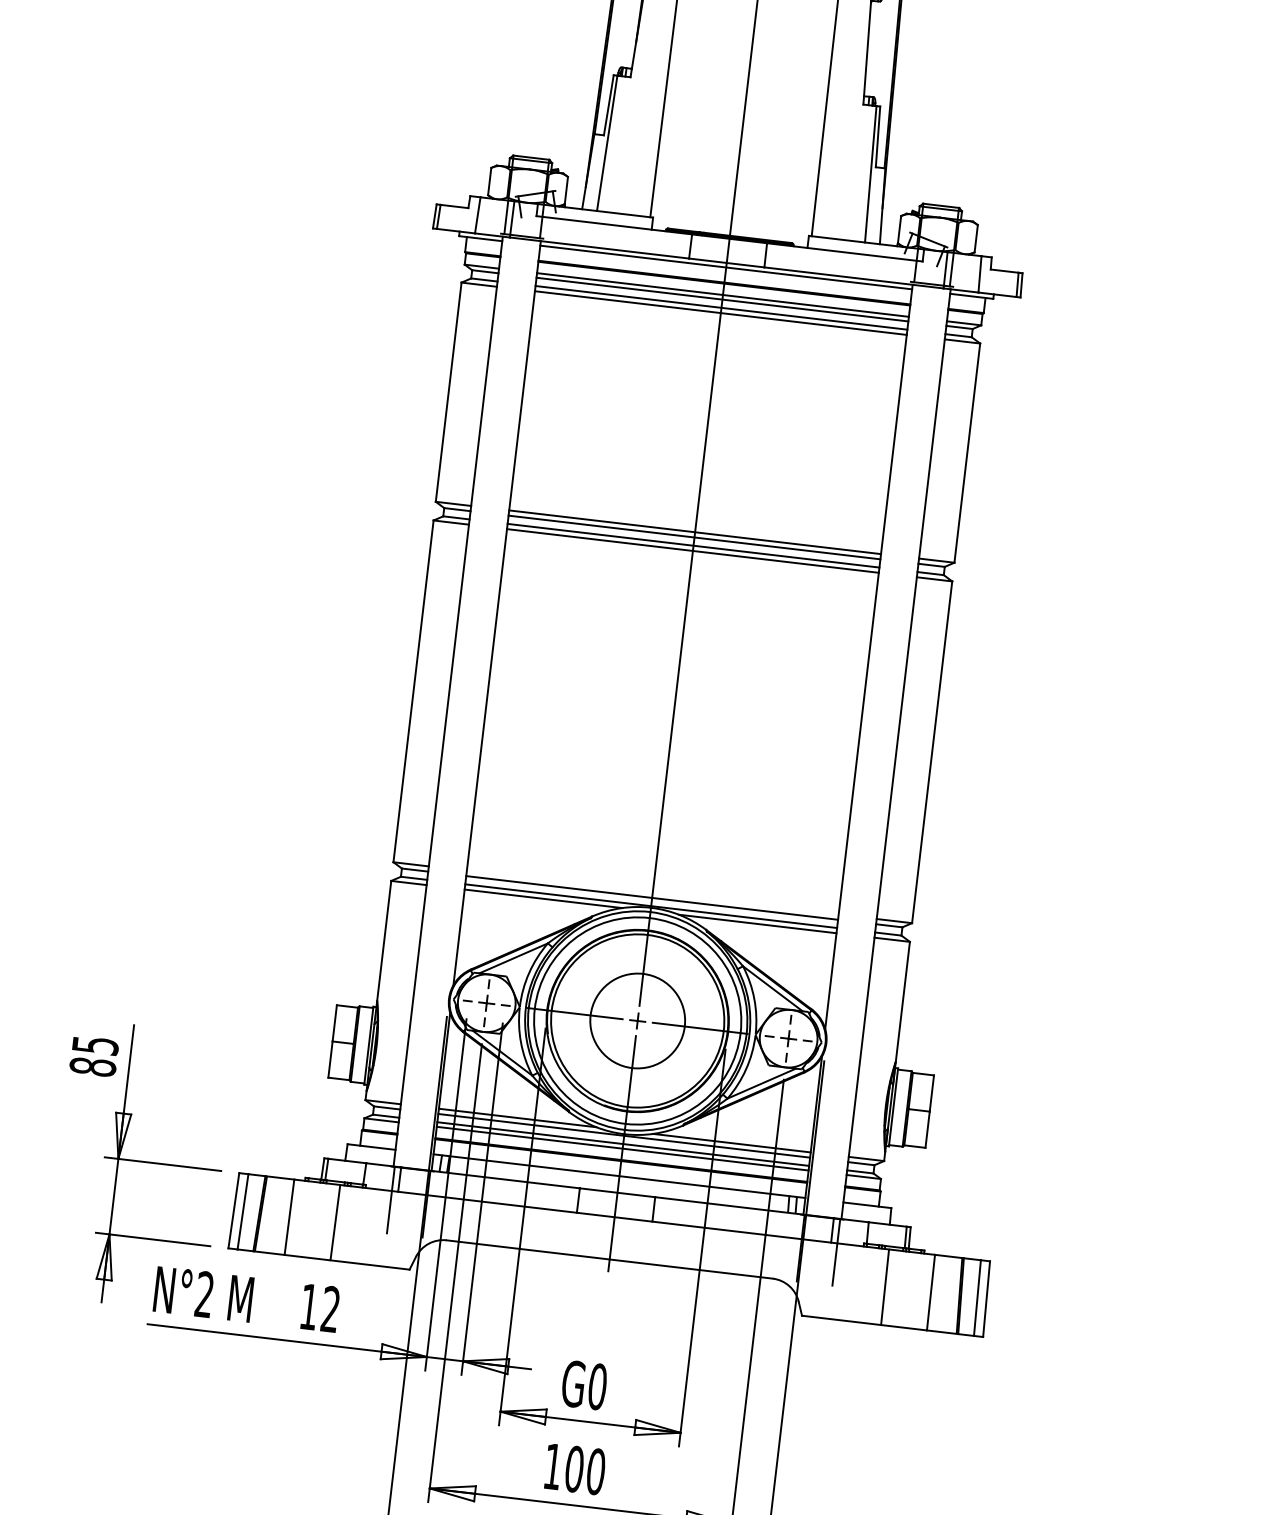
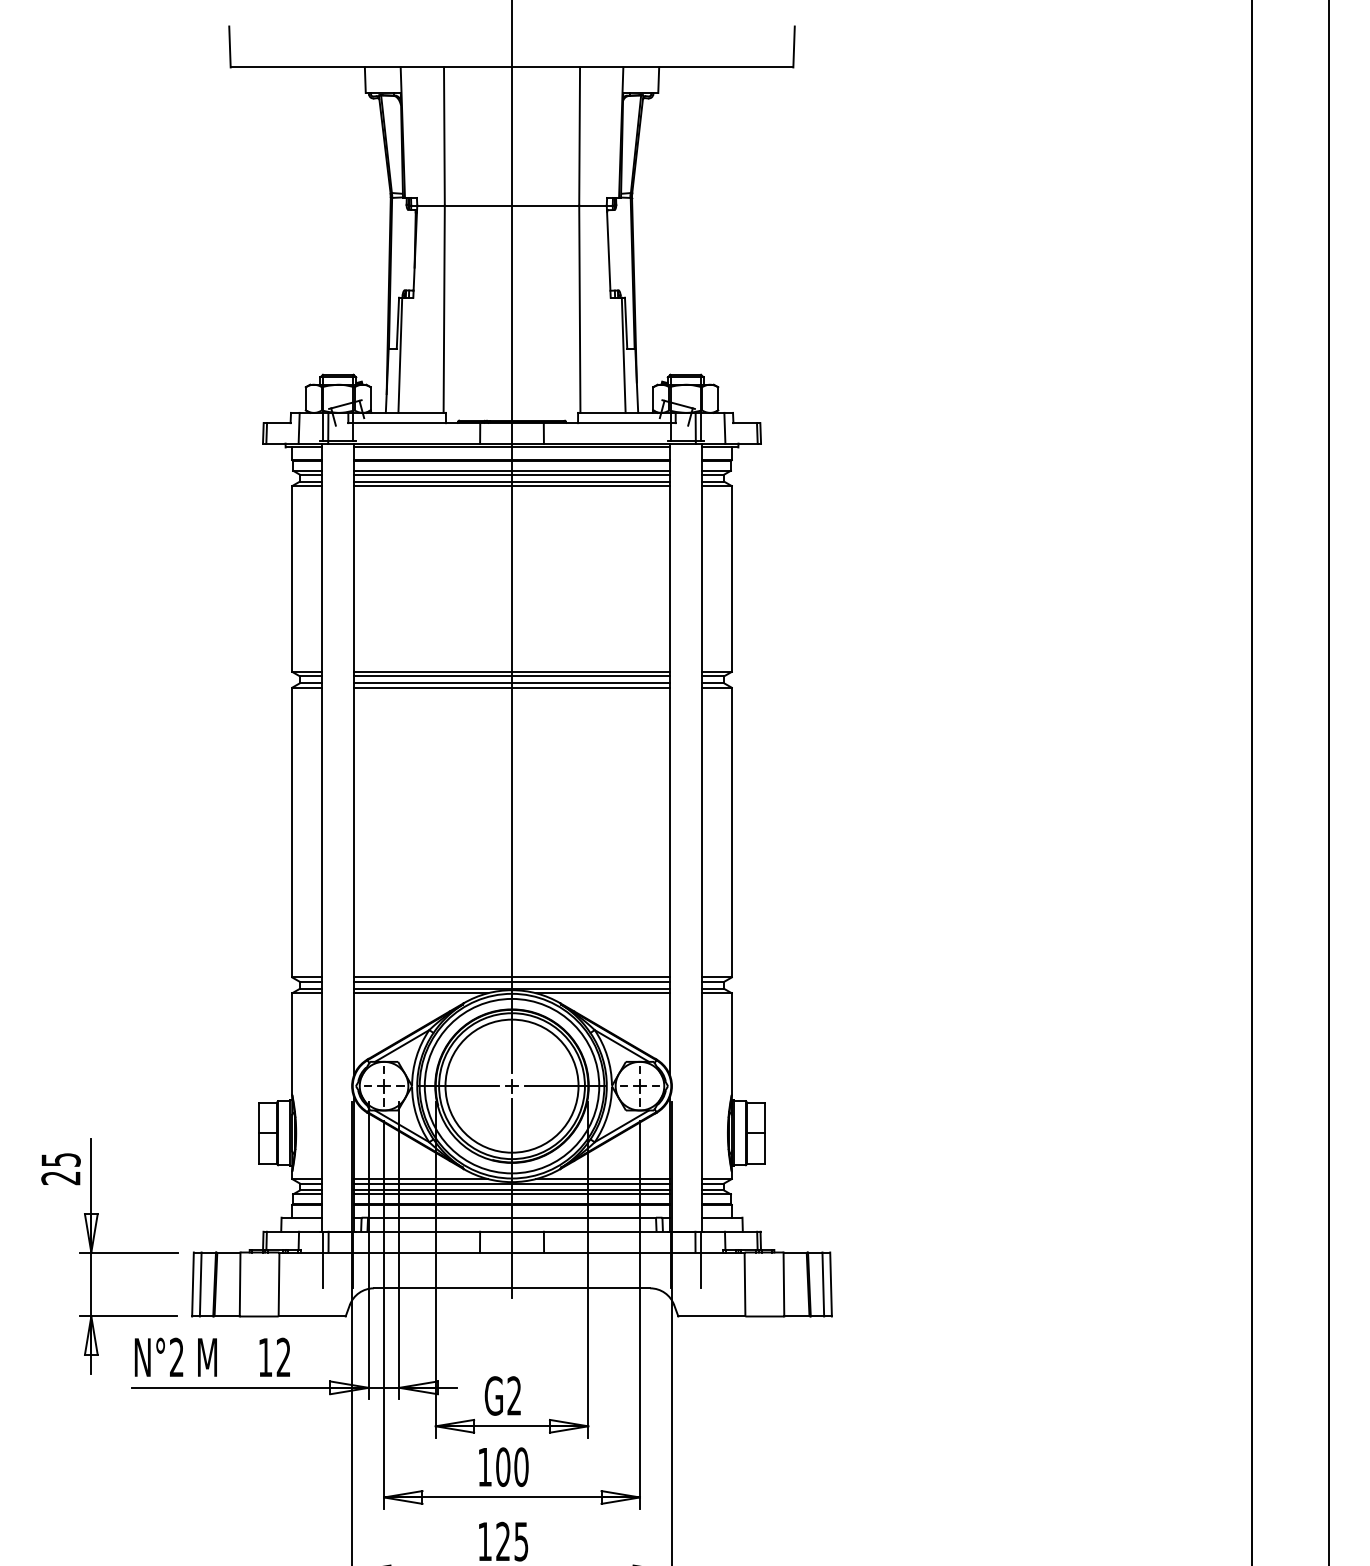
line: (652, 892) -> (511, 977), added
circle: (637, 1020) -> (511, 1085), size x1.67
text: (92, 1067) -> (60, 1178), 85 -> 25
text: (597, 1386) -> (514, 1395), G0 -> G2

